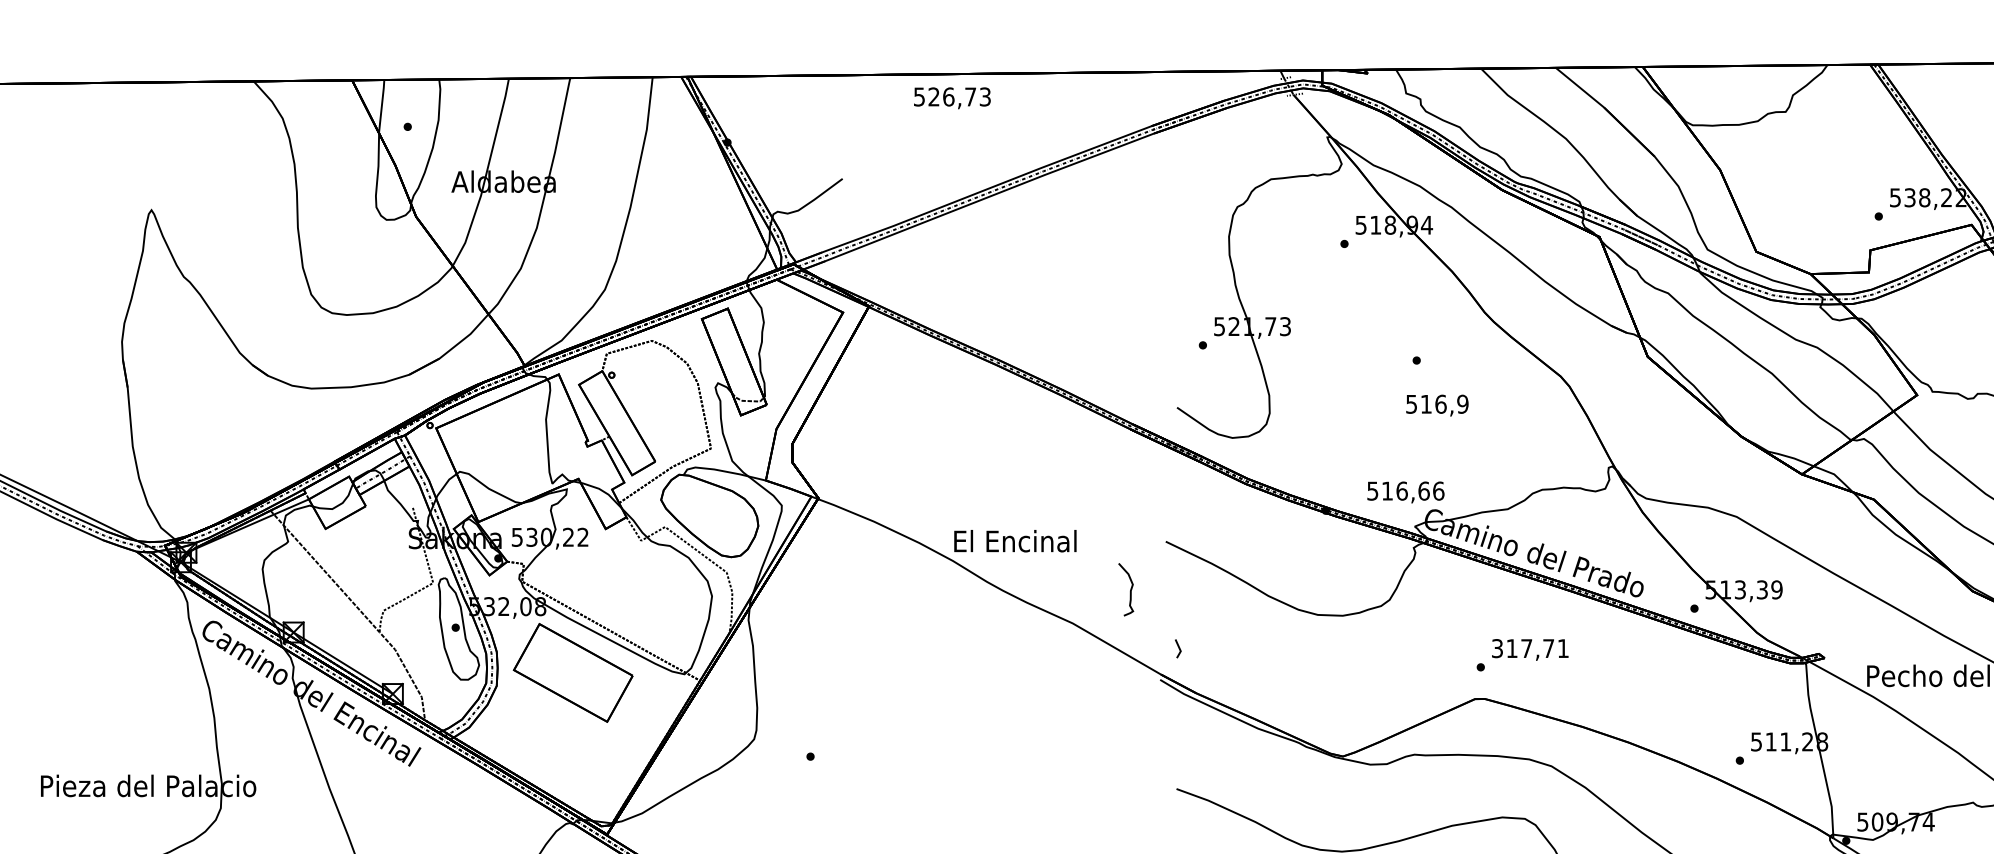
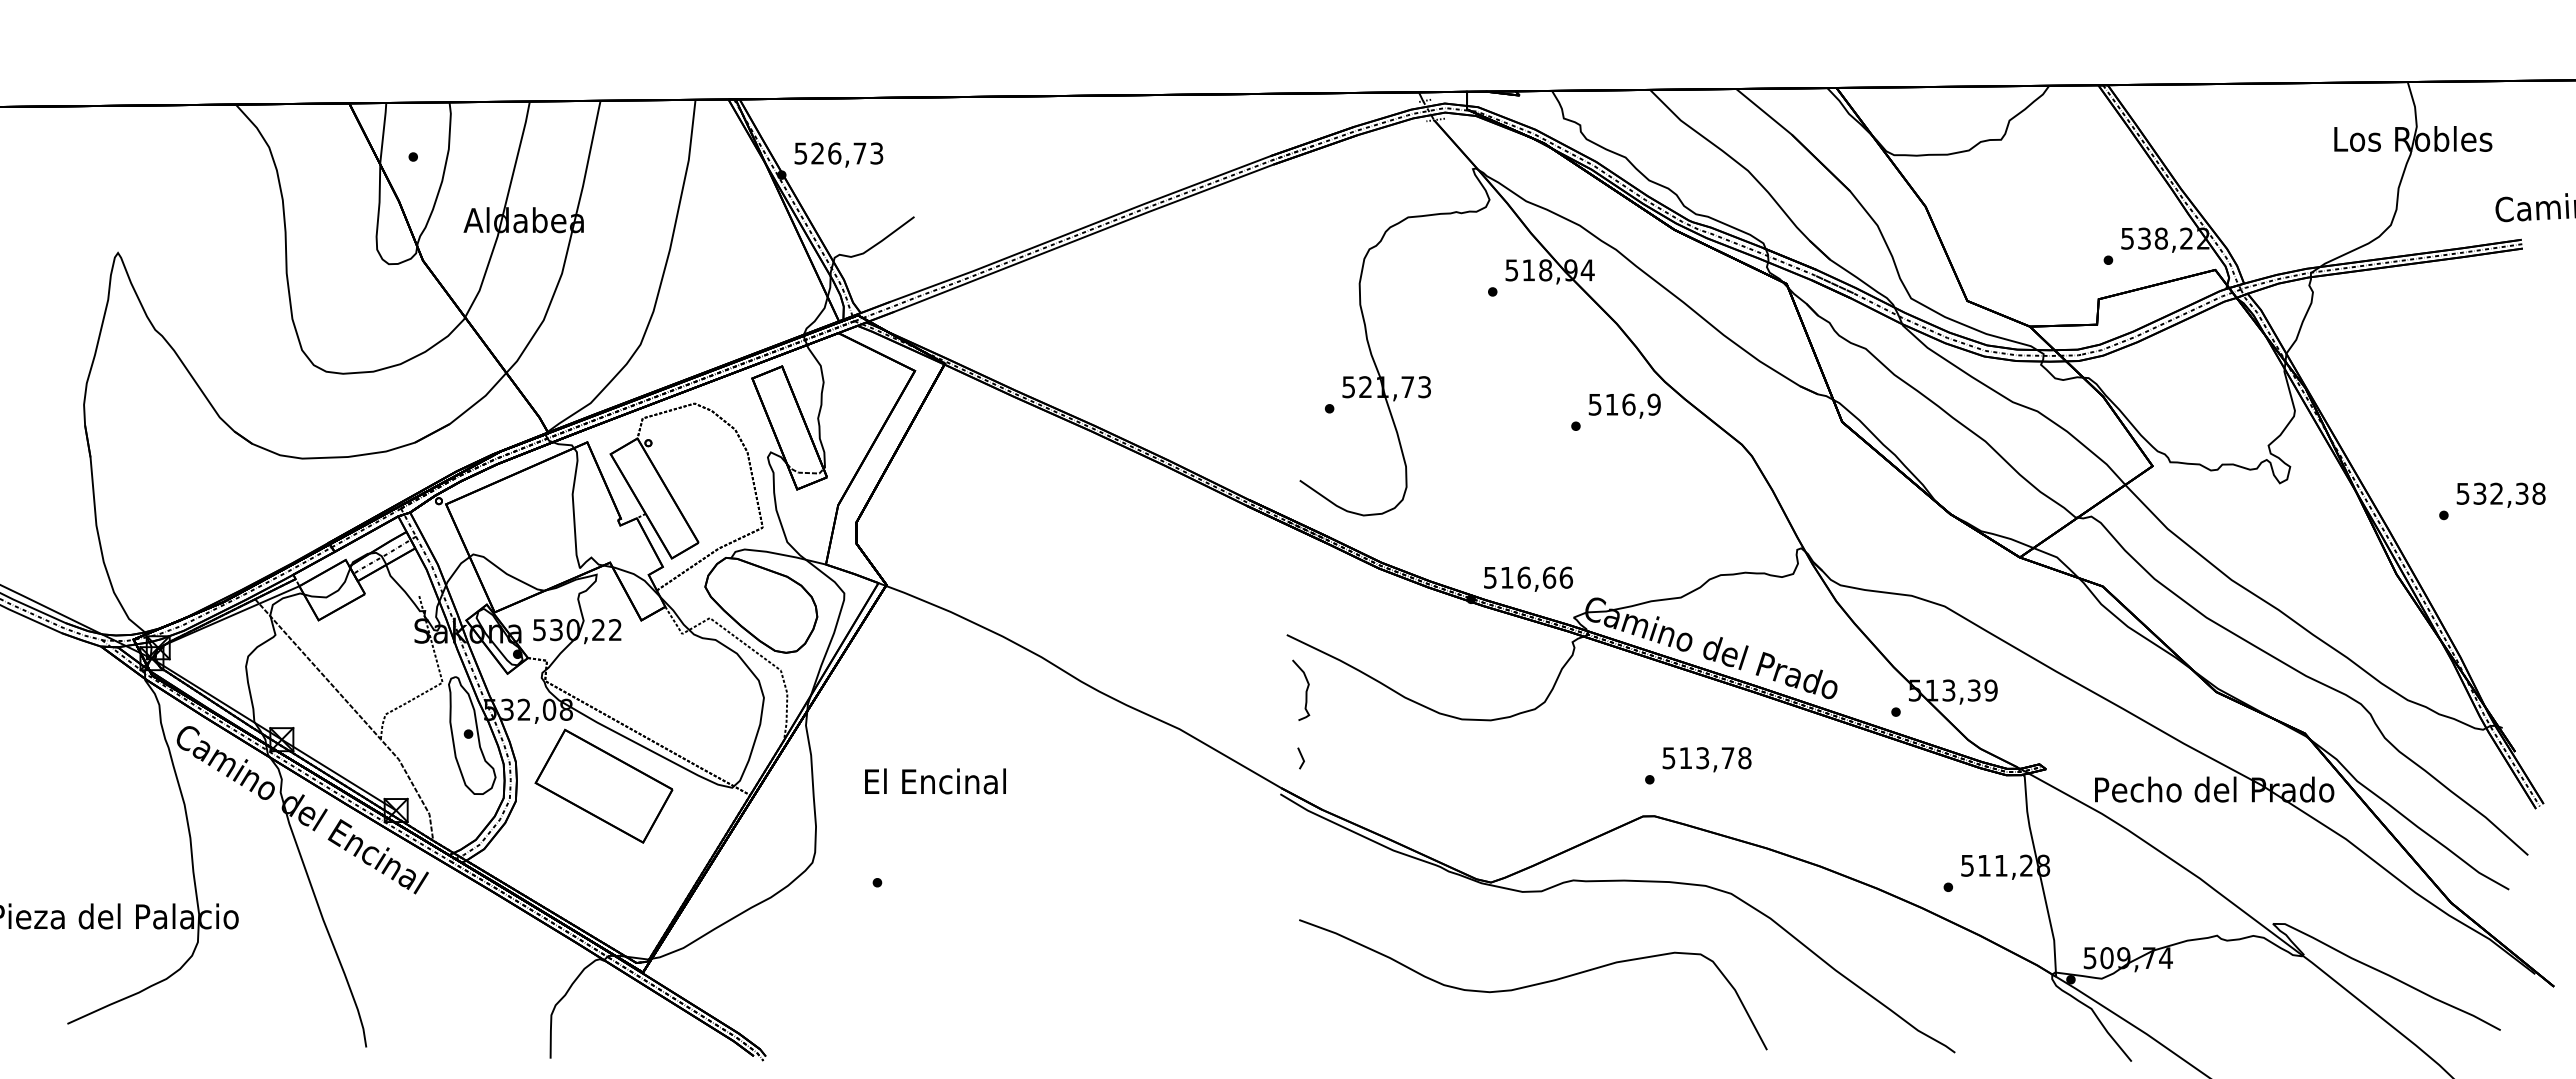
text: (952, 97) -> (838, 154), moved
text: (1437, 405) -> (1624, 405), moved
text: (1405, 491) -> (1528, 578), moved
text: (1015, 541) -> (935, 781), moved
curve: (1129, 590) -> (1305, 691), moved
text: (1530, 648) -> (1707, 758), 317,71 -> 513,78

